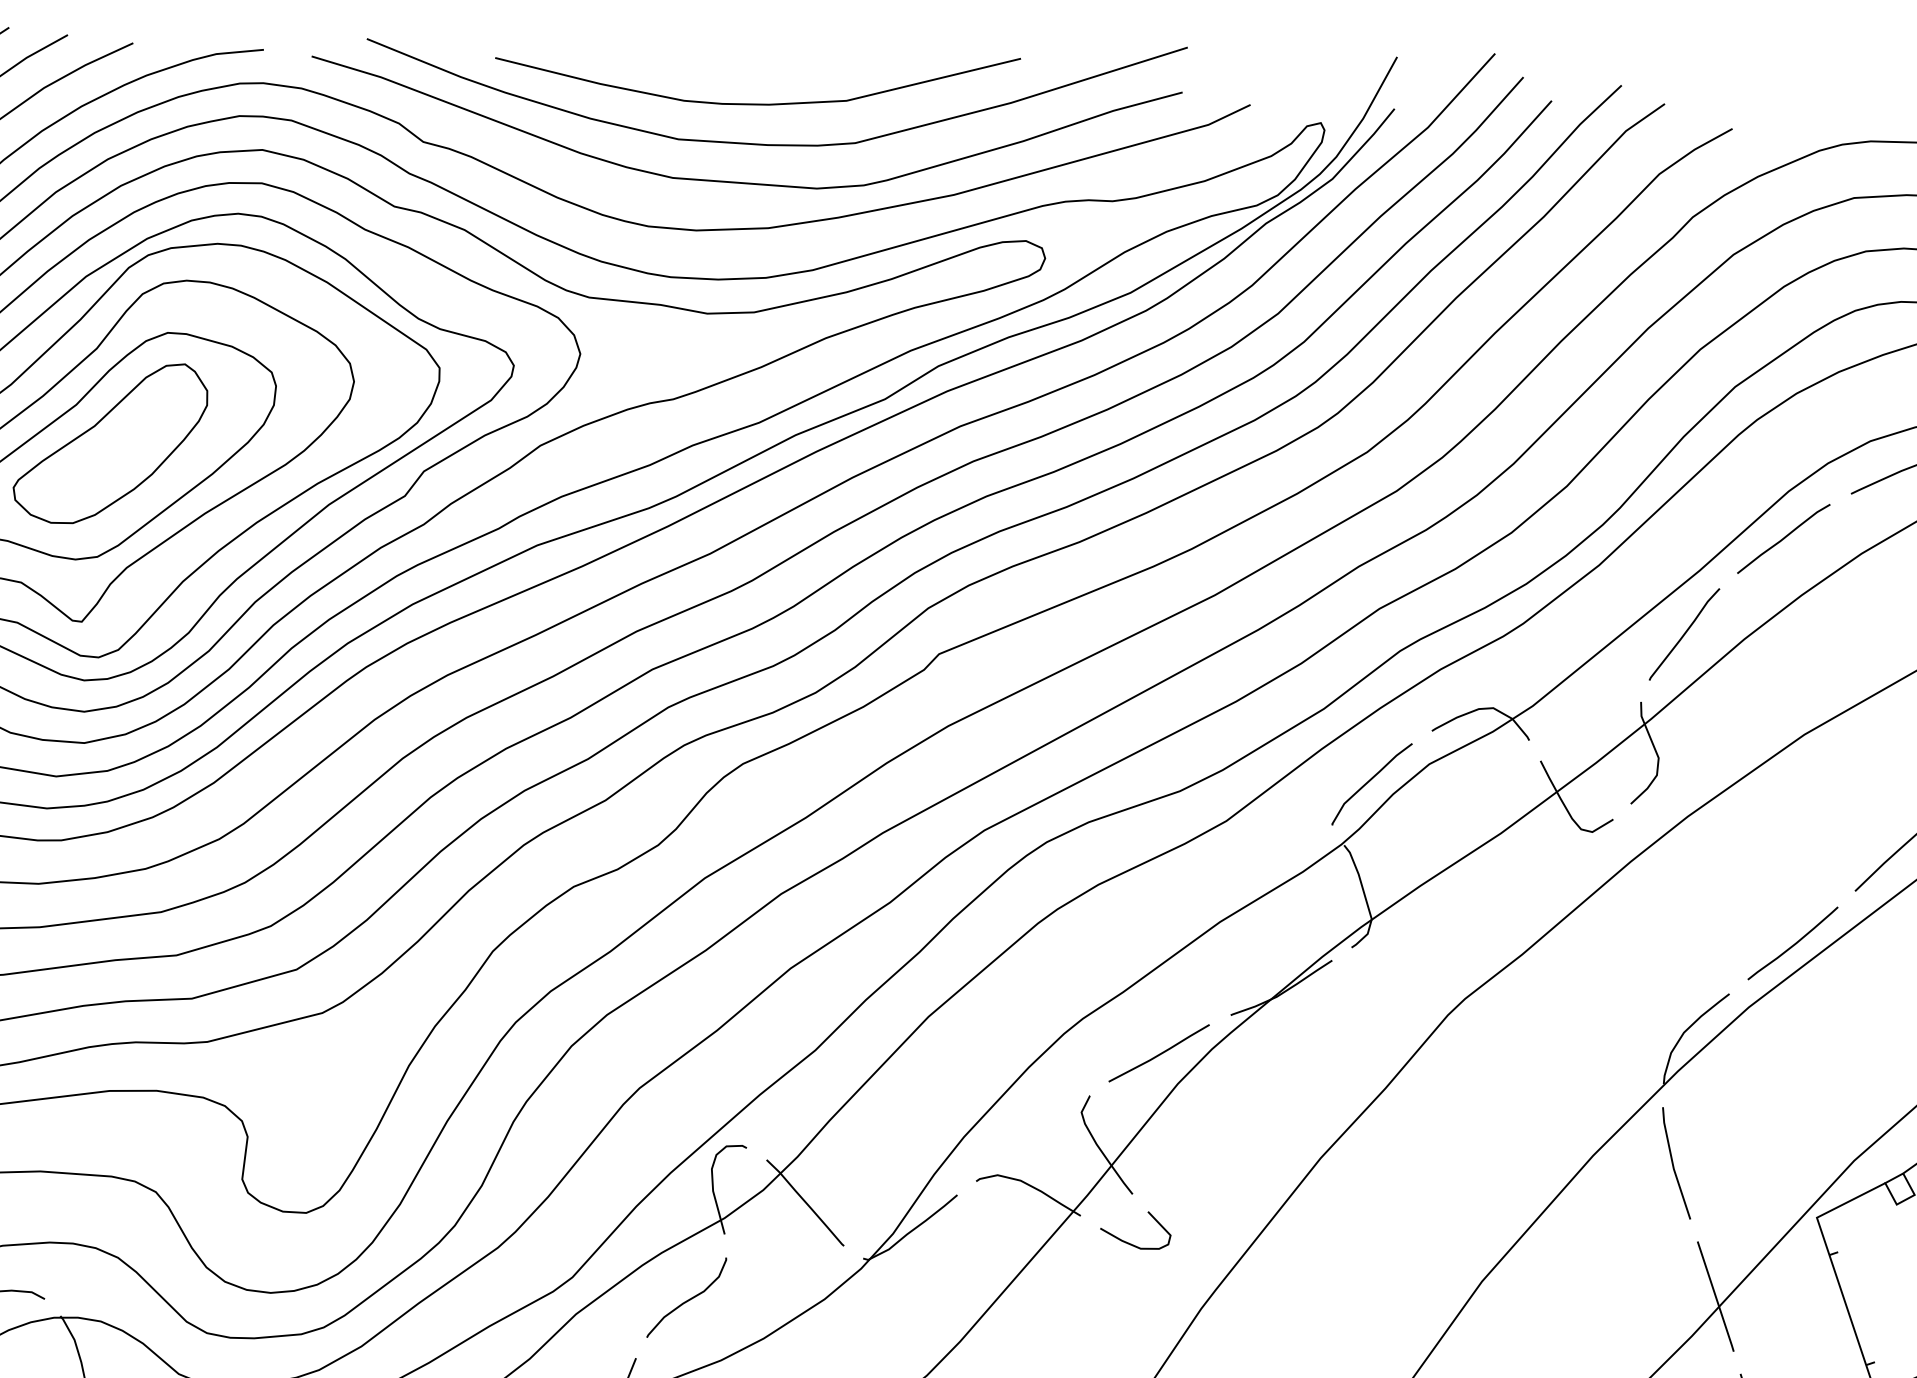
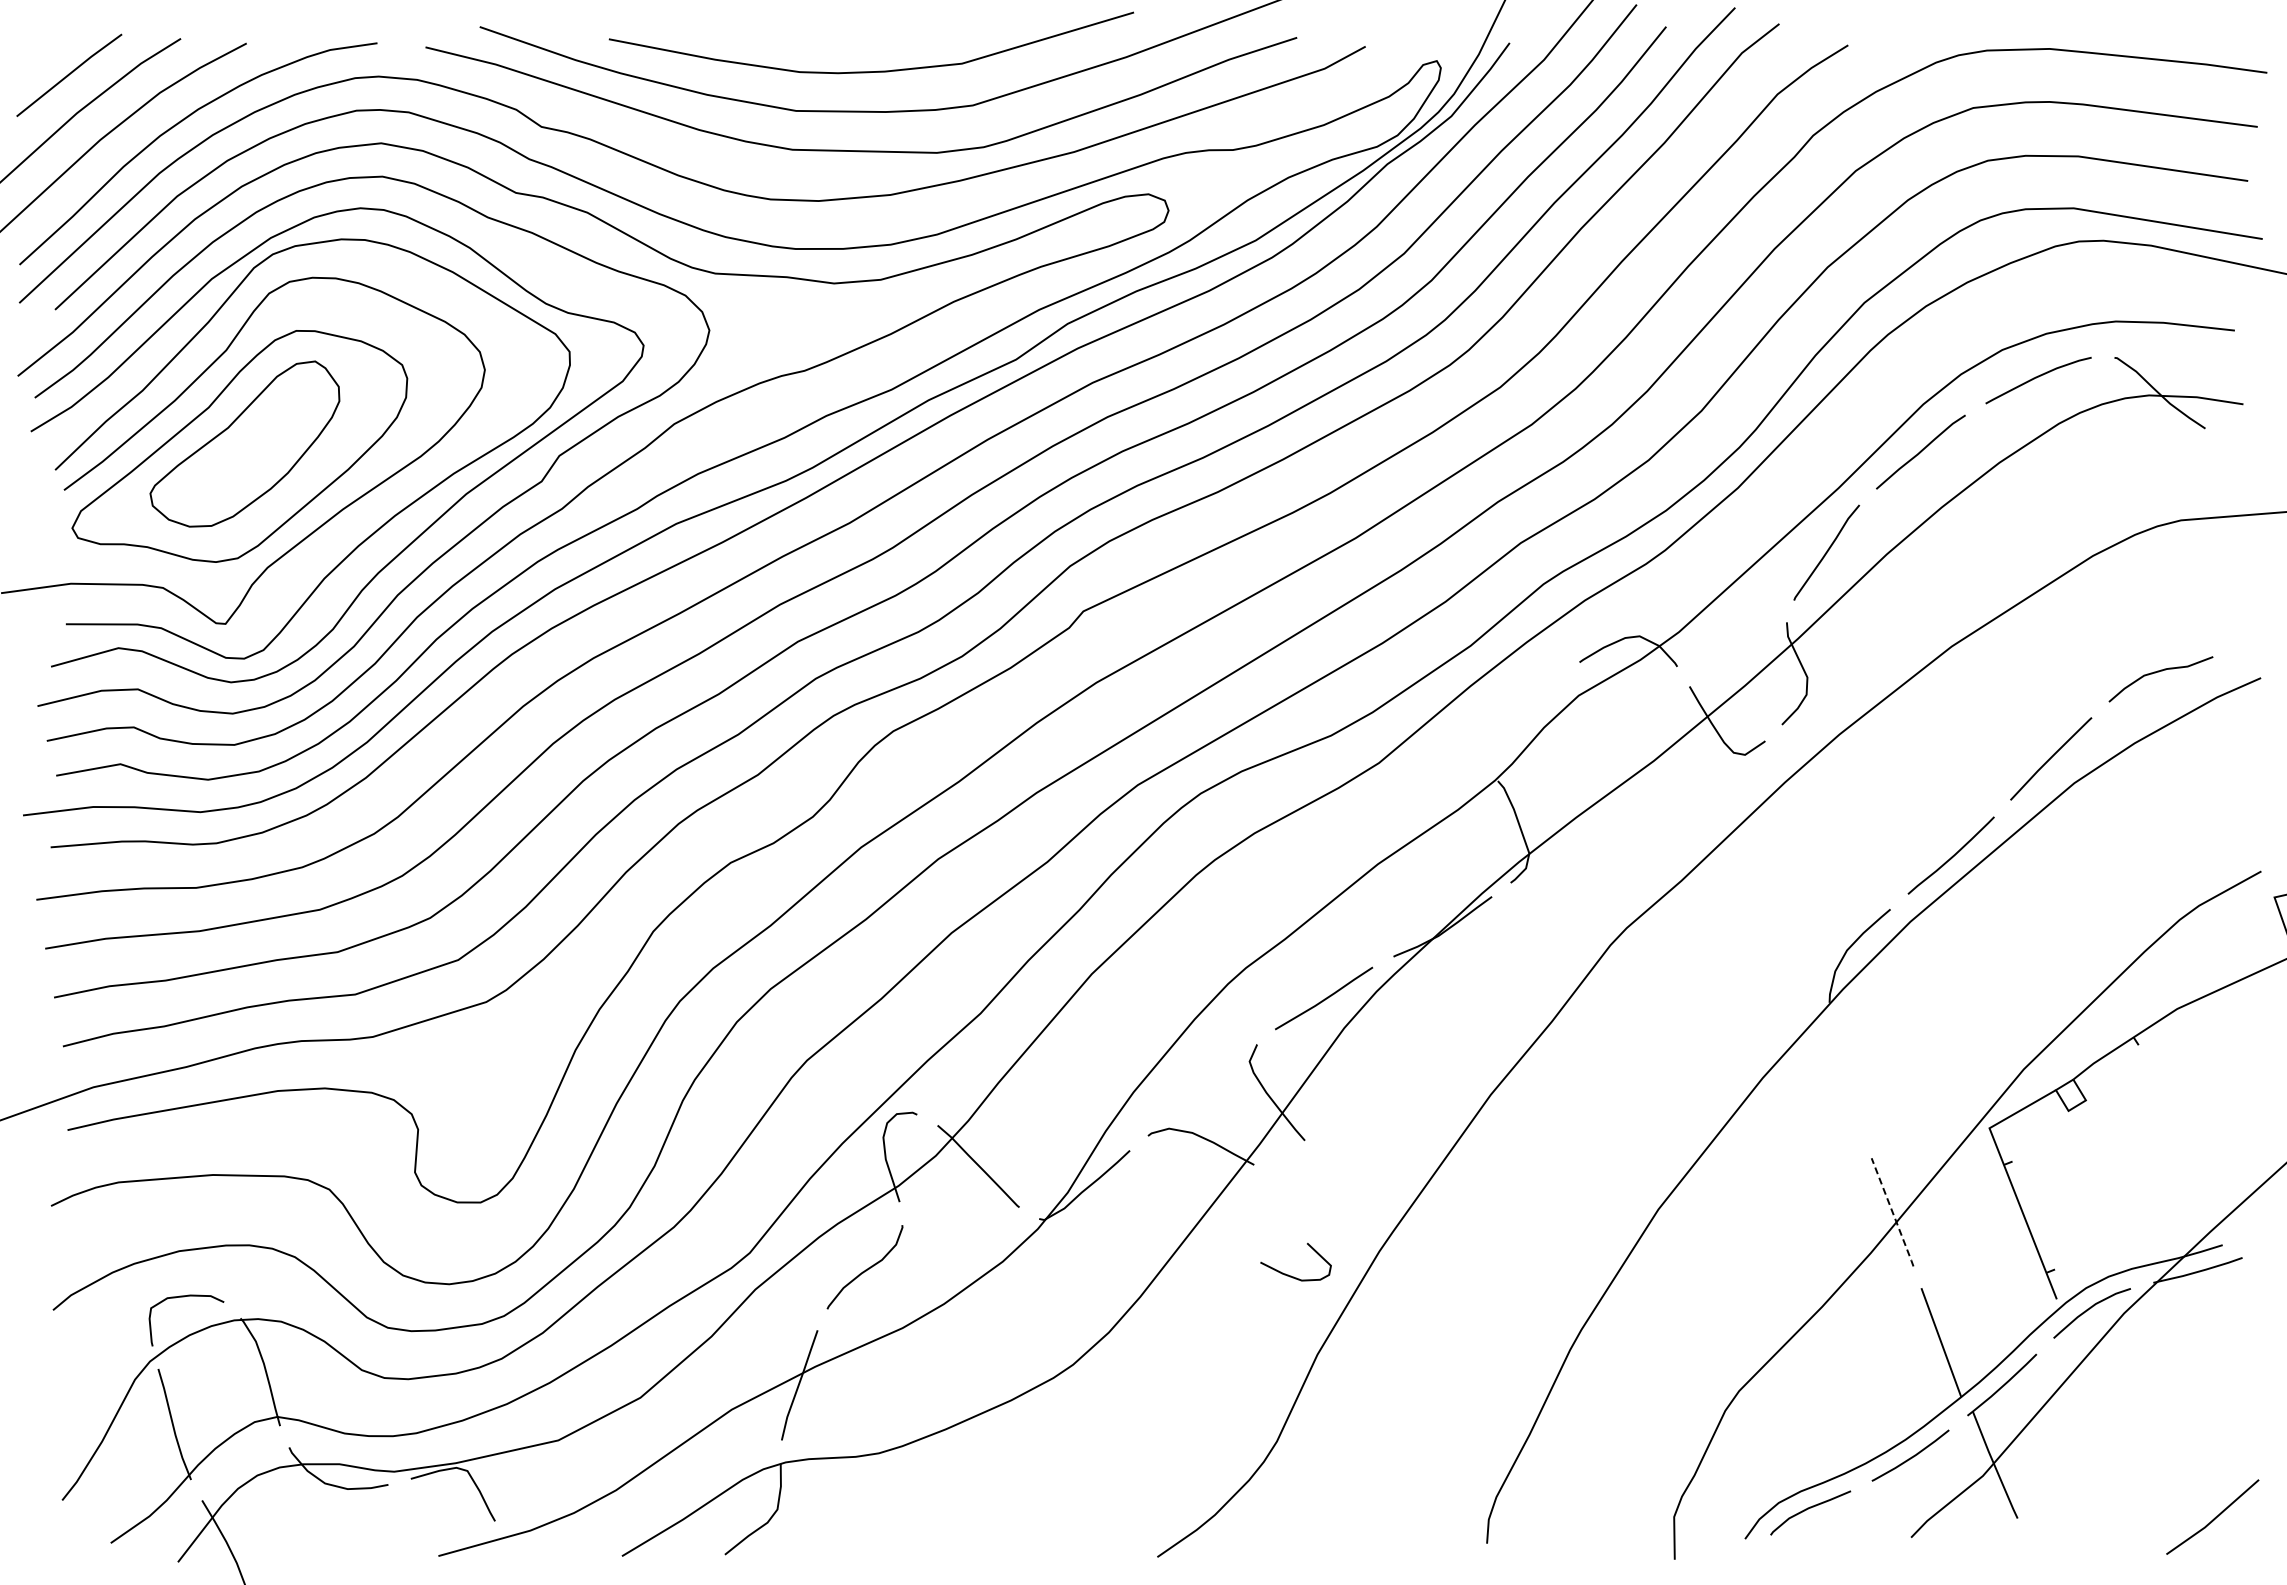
curve: (1370, 781) -> (1520, 716), removed
line: (1673, 1163) -> (1843, 1081), removed
curve: (1130, 1243) -> (1291, 1275), moved
line: (1715, 1296) -> (1892, 1212), solid -> dashed

